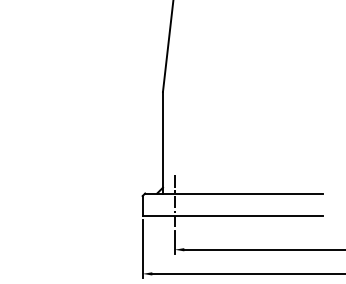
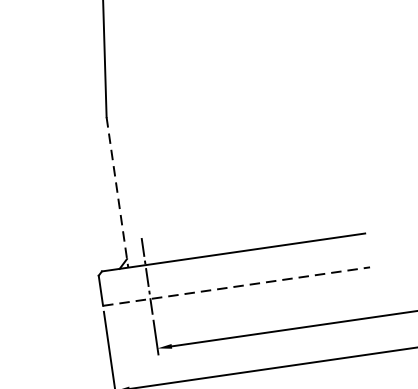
line: (162, 142) -> (116, 192), solid -> dashed
line: (233, 216) -> (237, 286), solid -> dashed

